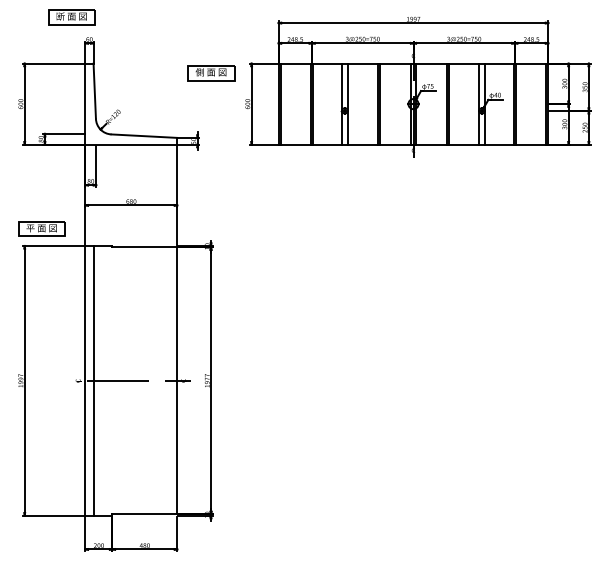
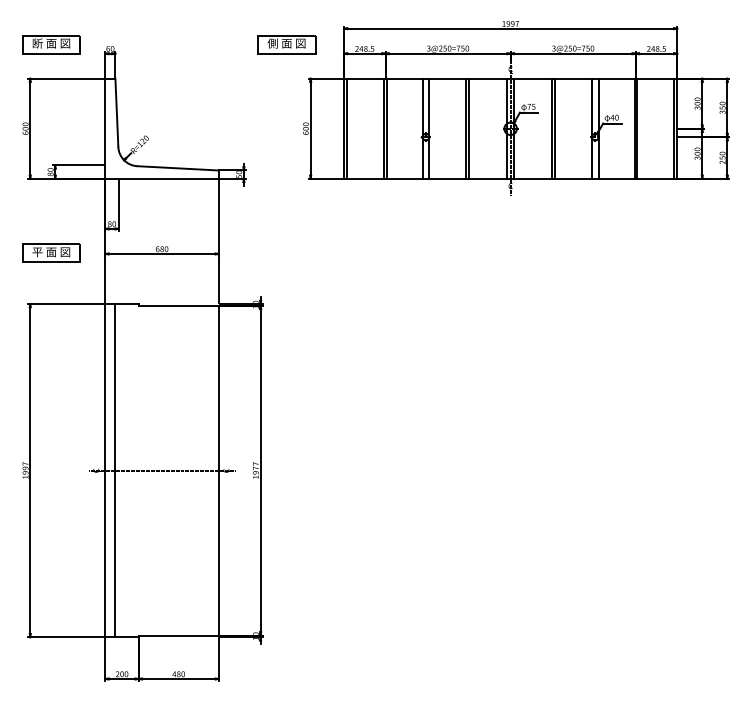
part: (71, 17) -> (51, 44), moved
part: (211, 73) -> (286, 44), moved
part: (41, 228) -> (51, 252), moved

